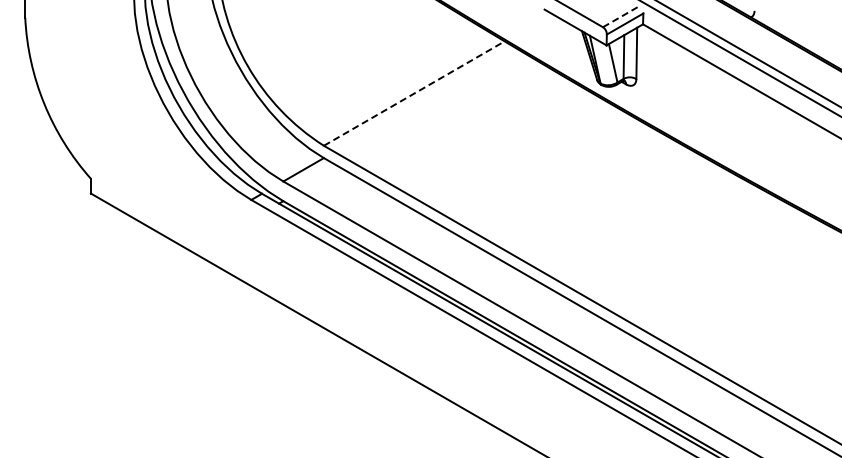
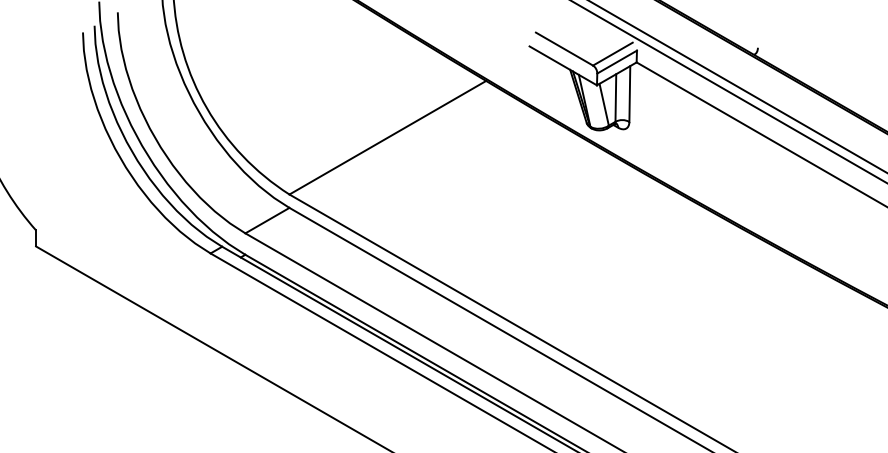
line: (621, 16) -> (613, 53), dashed -> solid
line: (414, 93) -> (388, 137), dashed -> solid

